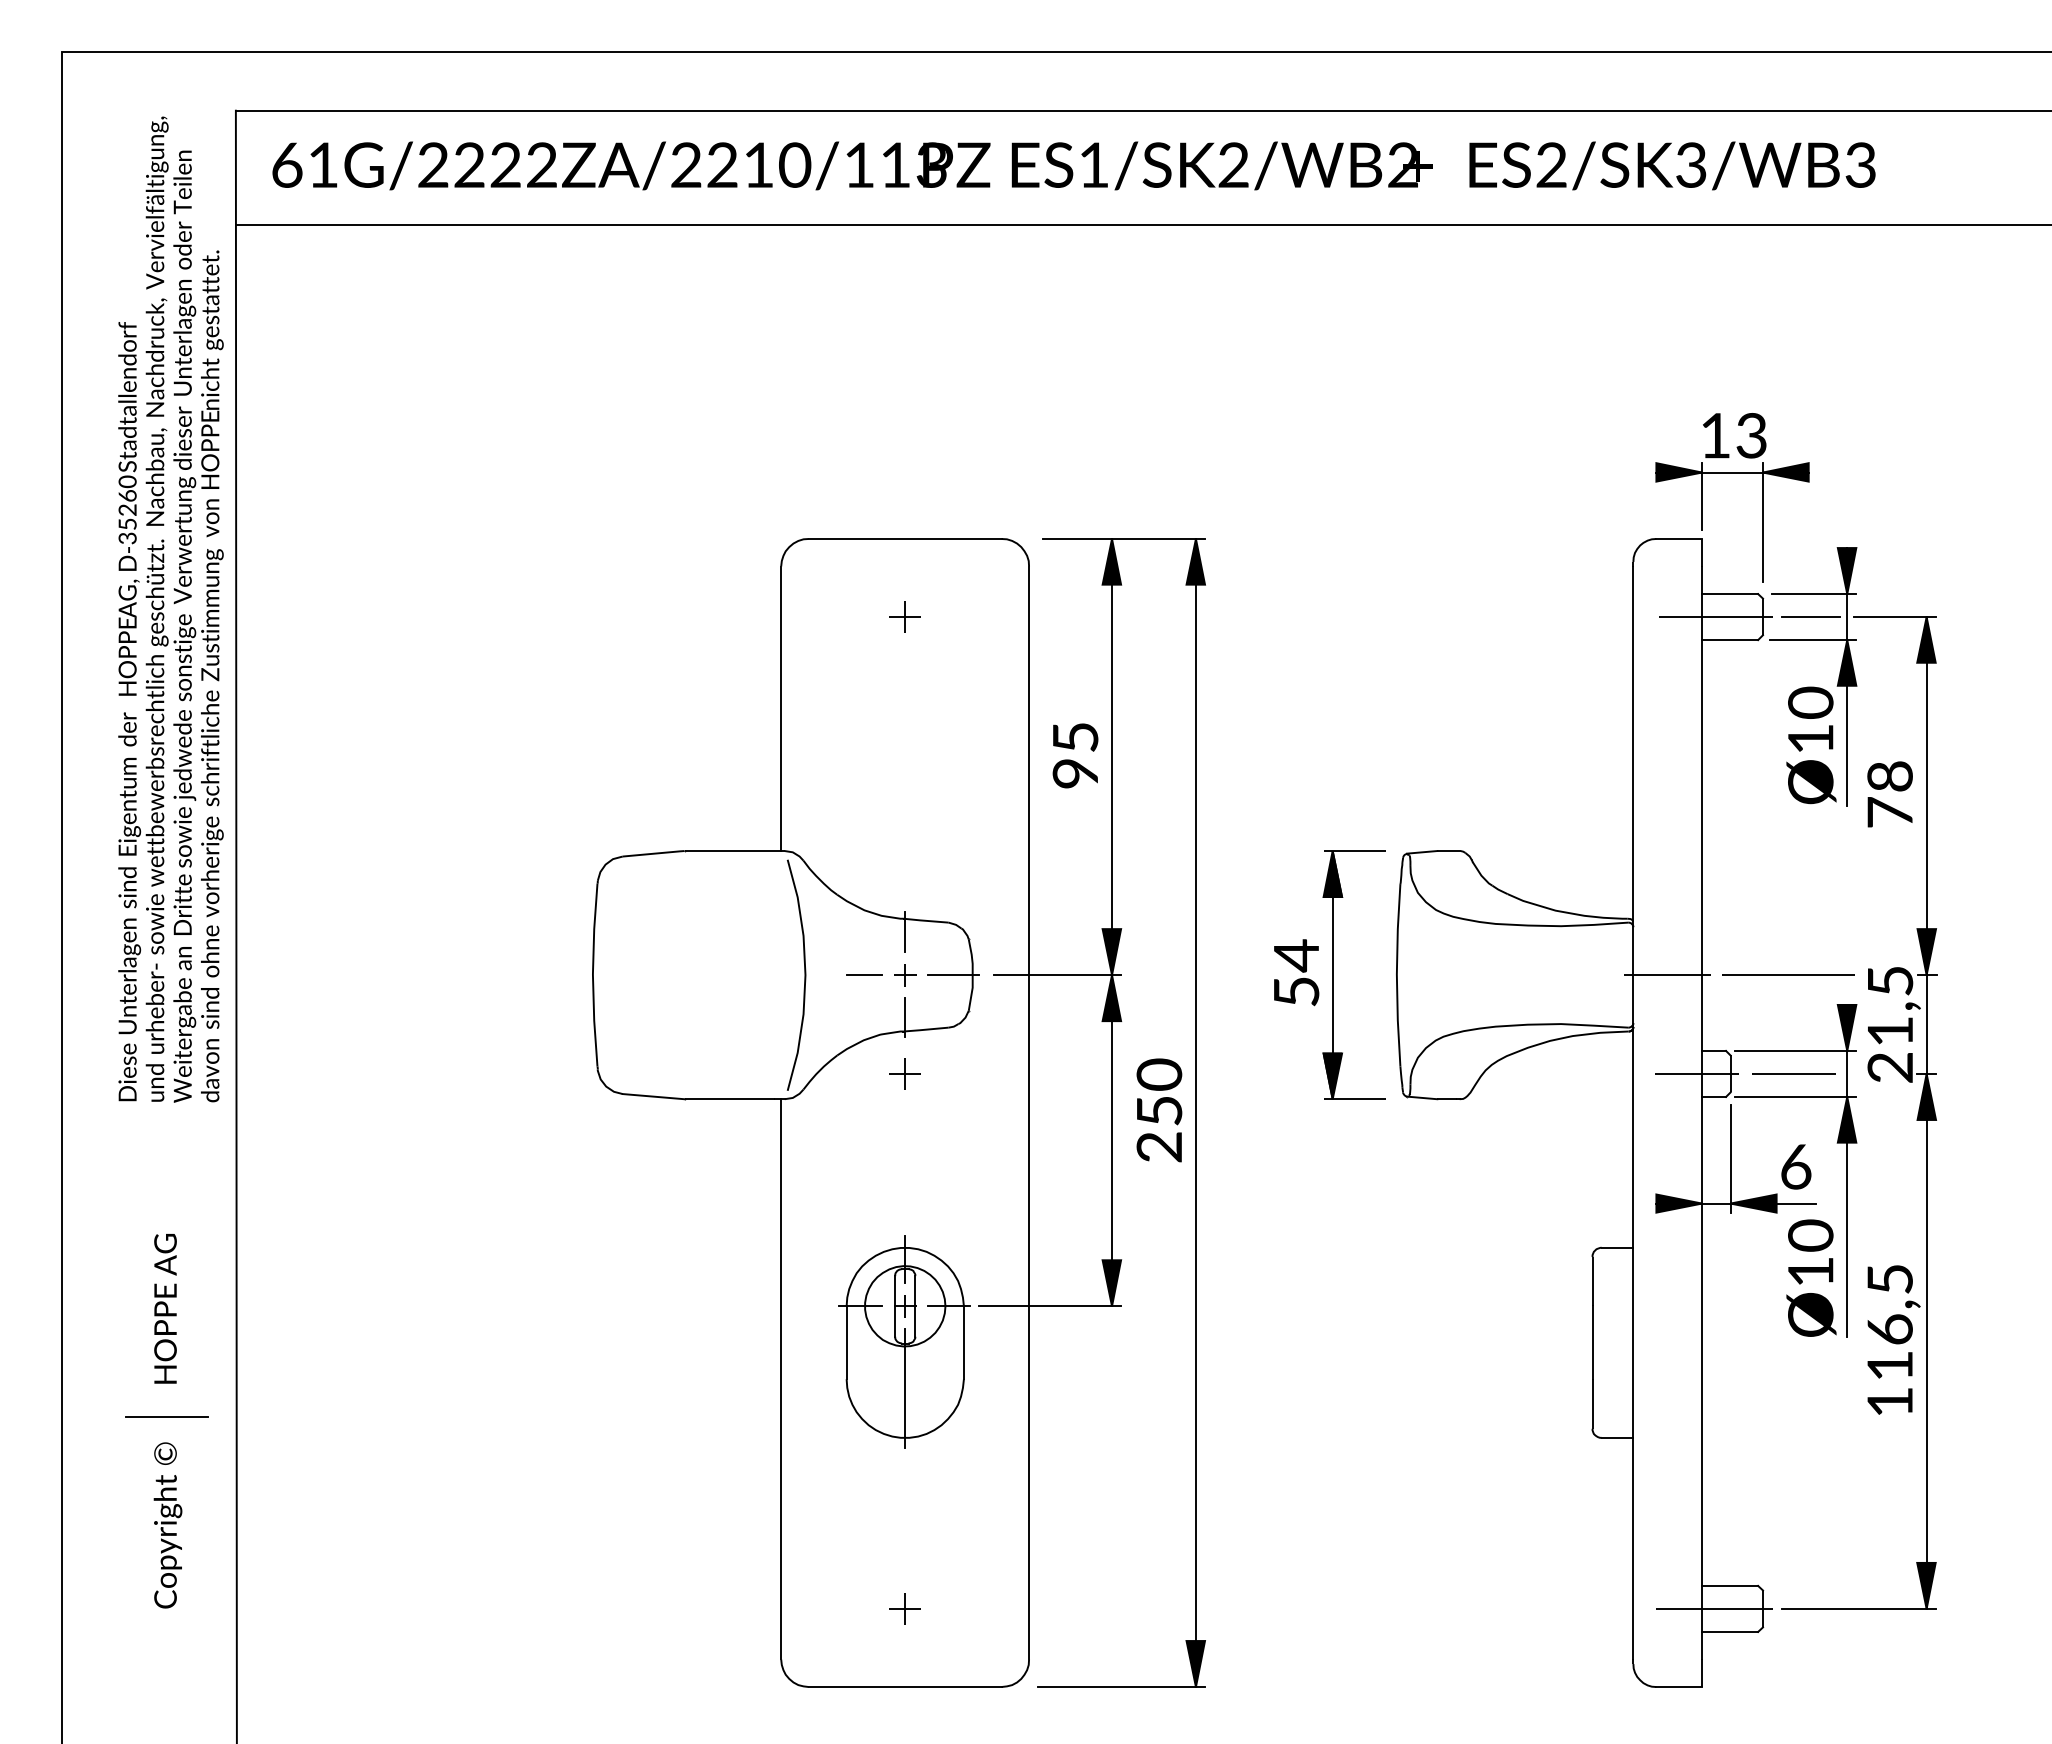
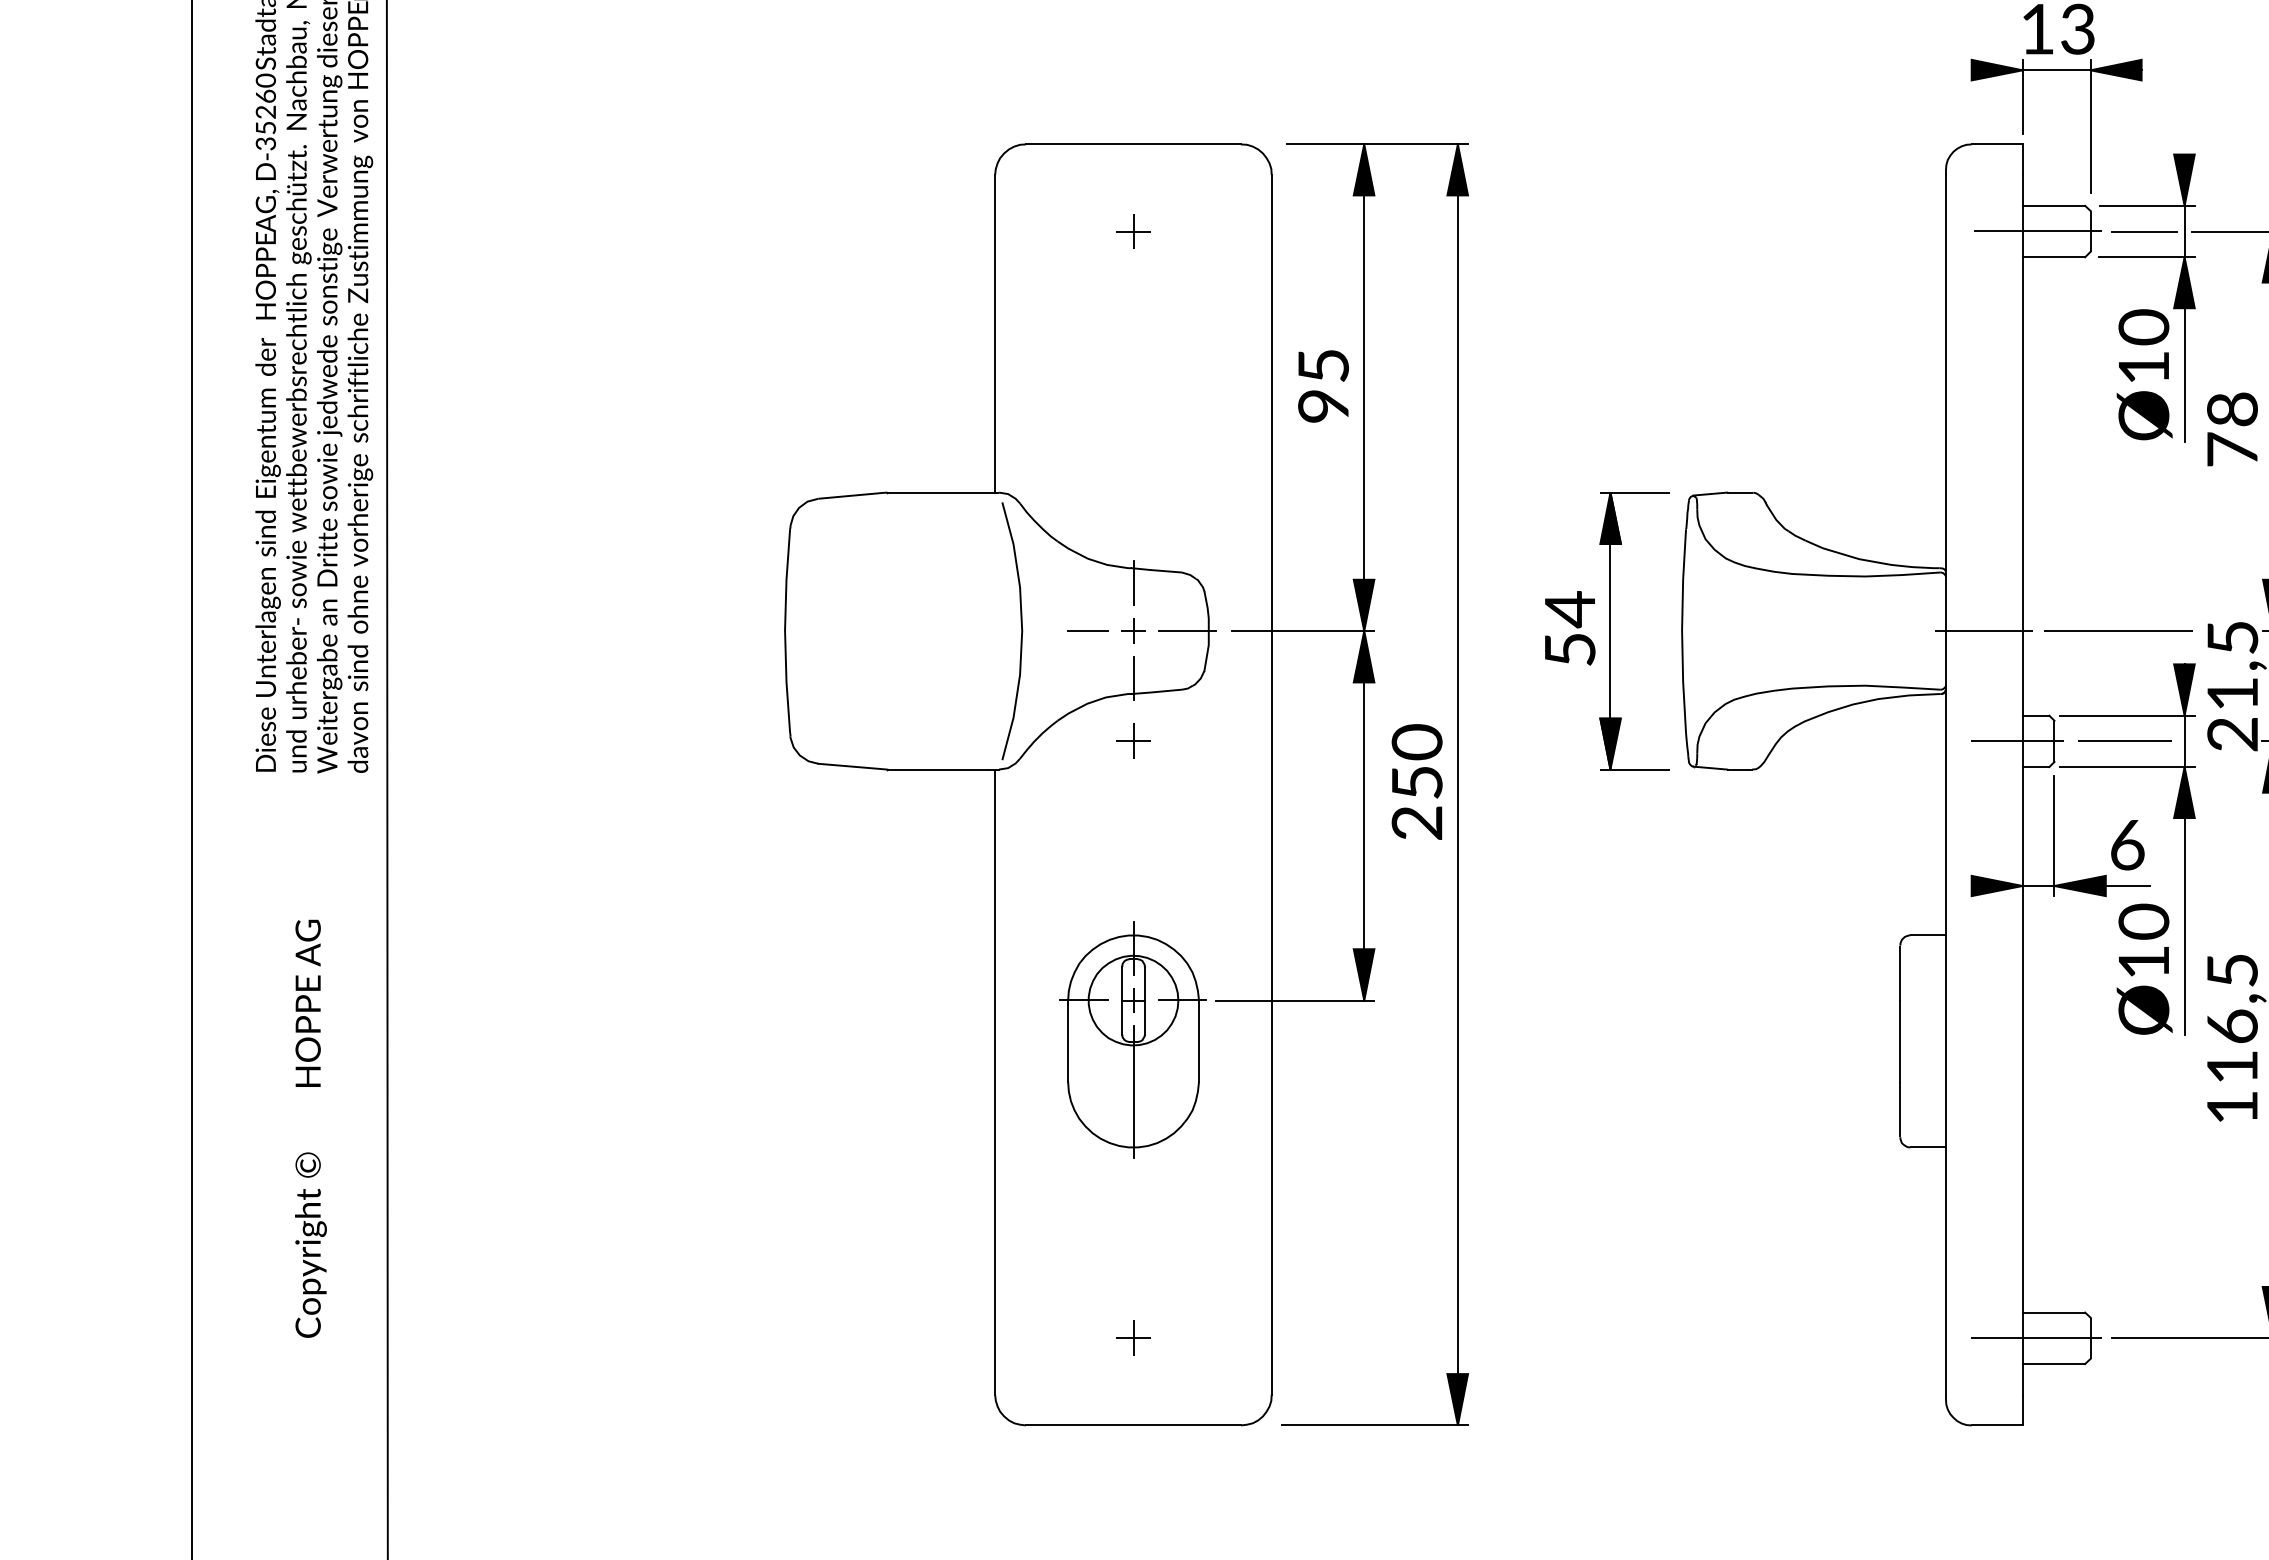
line: (166, 1416) -> (309, 1123), removed

